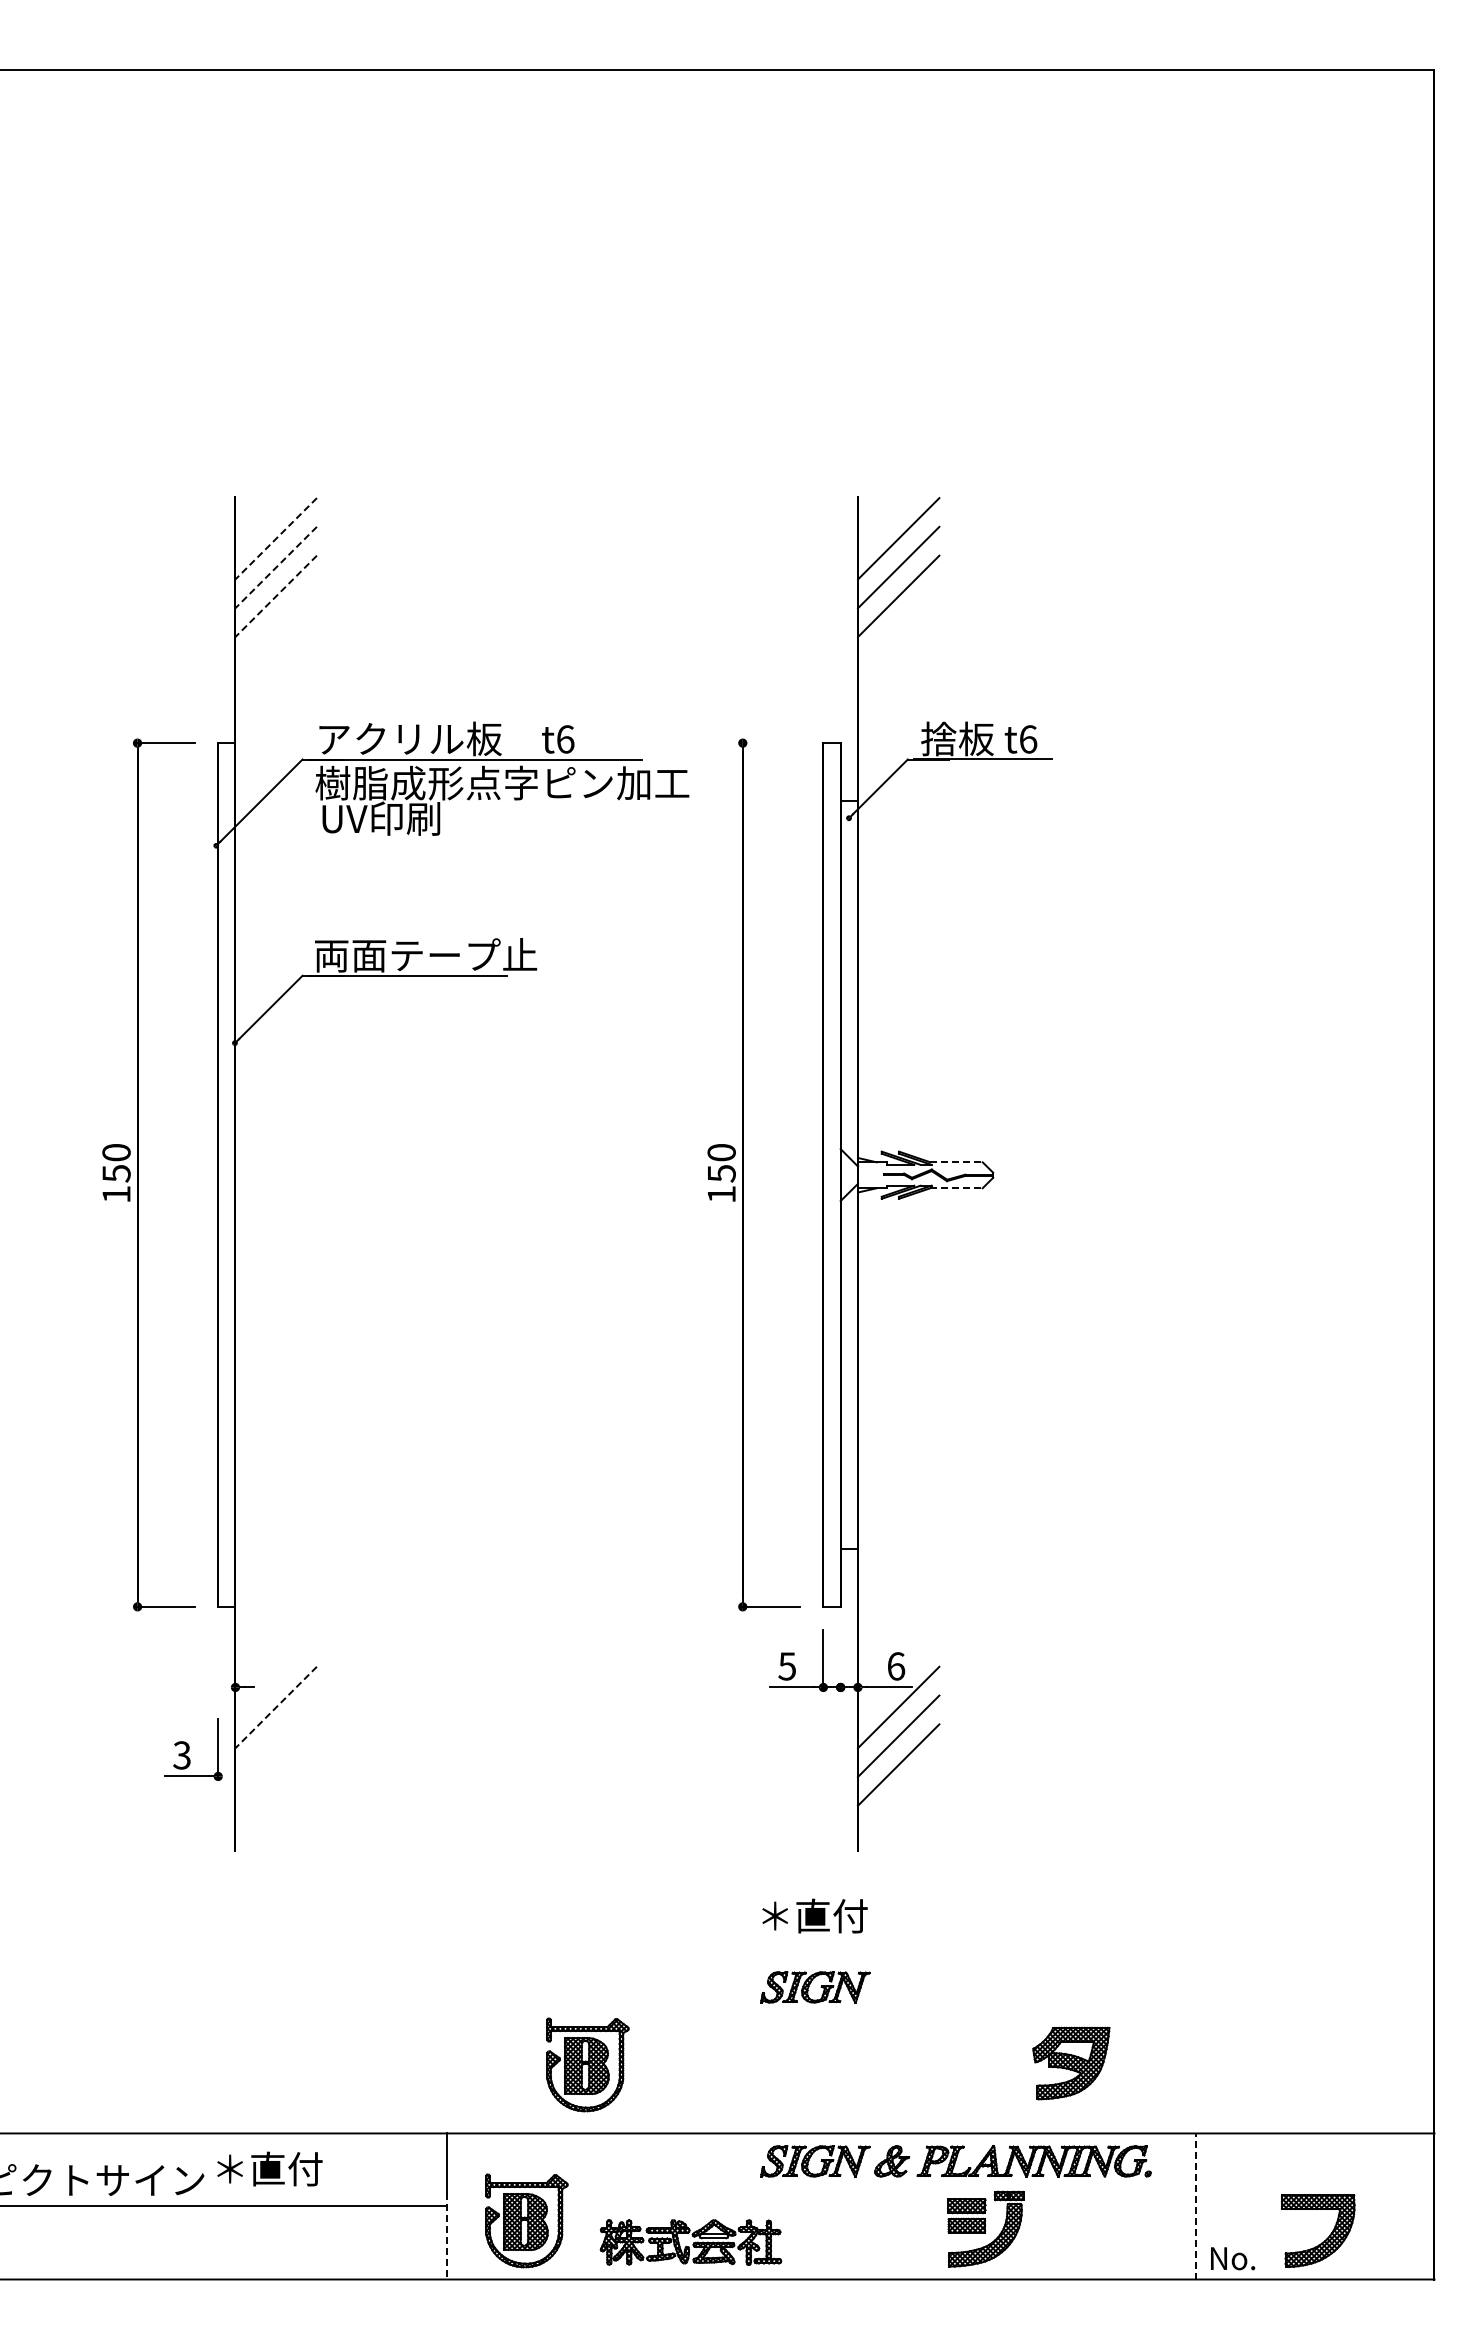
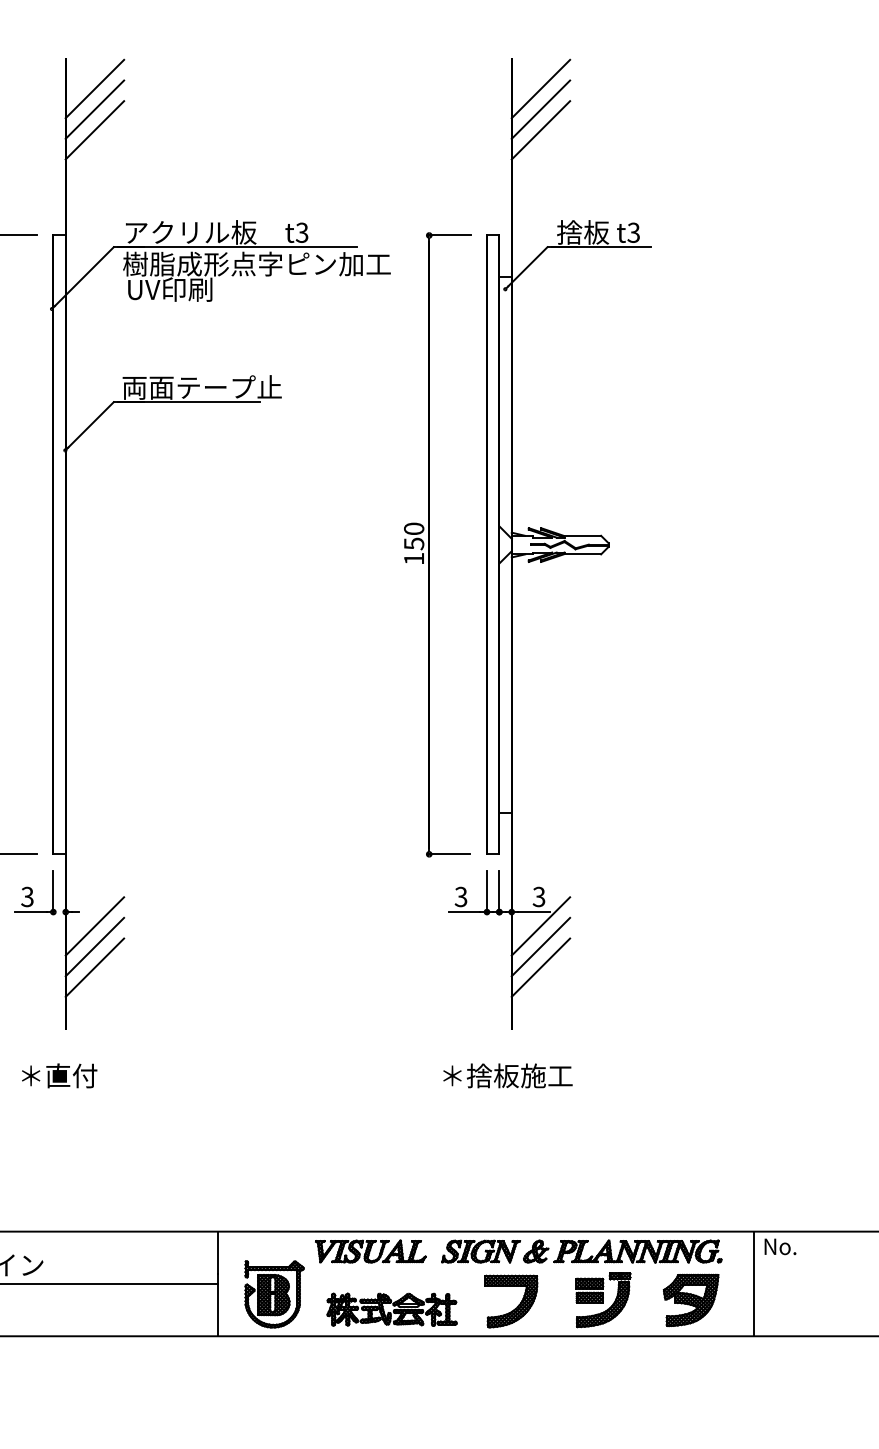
line: (276, 538) -> (95, 88), dashed -> solid
line: (276, 567) -> (95, 109), dashed -> solid
line: (276, 596) -> (95, 130), dashed -> solid
text: (565, 739) -> (302, 232), t6 -> t3
text: (1028, 739) -> (633, 232), t6 -> t3
line: (771, 743) -> (449, 235), added
line: (957, 1162) -> (583, 535), dashed -> solid
line: (957, 1188) -> (583, 554), dashed -> solid
line: (840, 1658) -> (499, 891), added
text: (786, 1666) -> (460, 897), 5 -> 3
text: (896, 1666) -> (539, 897), 6 -> 3
line: (276, 1707) -> (95, 926), dashed -> solid
line: (275, 1736) -> (94, 947), added
part: (193, 1749) -> (35, 892), moved
line: (275, 1764) -> (94, 967), added
text: (868, 1915) -> (519, 1075), ＊直付 -> ＊捨板施工
part: (815, 1987) -> (481, 1127), removed
part: (1071, 2063) -> (691, 1300), moved
part: (587, 2064) -> (317, 1182), removed
part: (660, 2161) -> (370, 1251), added
text: (269, 2168) -> (59, 1075), moved
line: (1195, 2205) -> (753, 1283), dashed -> solid
line: (447, 2236) -> (217, 1305), dashed -> solid
part: (1326, 2238) -> (517, 1306), moved
text: (1233, 2258) -> (780, 1246), moved

